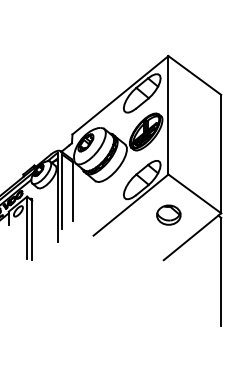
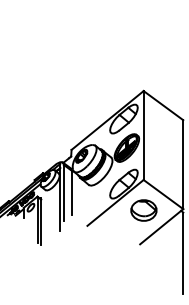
part: (168, 215) -> (143, 210), size x1.43

